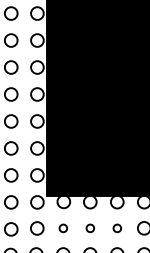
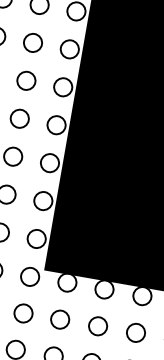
circle: (63, 228) -> (60, 319), size x1.67
circle: (90, 228) -> (98, 326), size x1.67
circle: (117, 228) -> (136, 333), size x1.67

